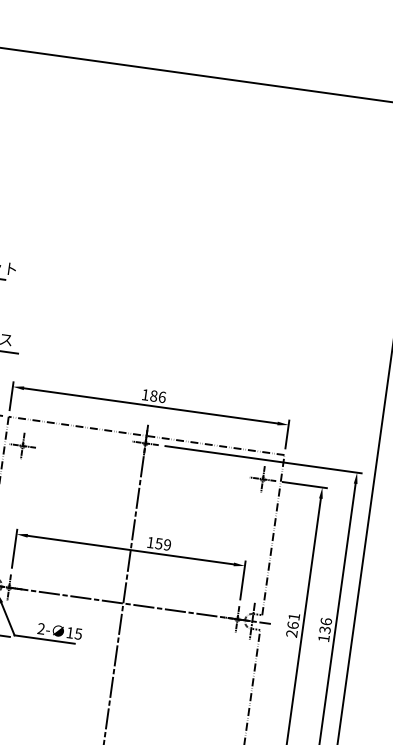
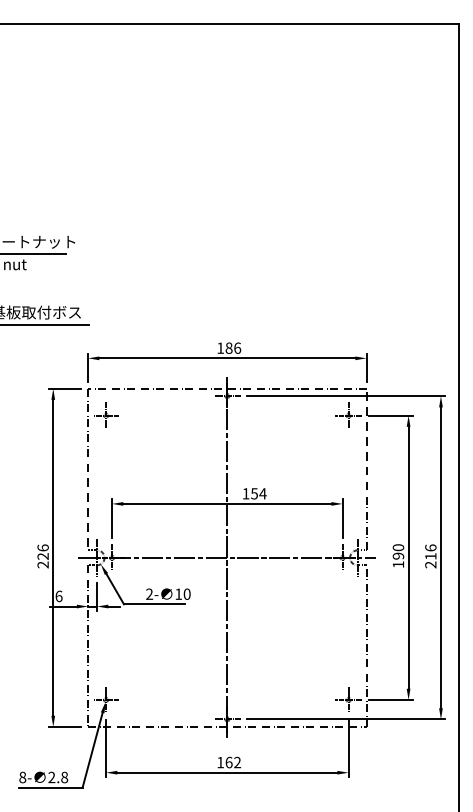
text: (167, 544) -> (262, 493), 159 -> 154
text: (293, 625) -> (398, 556), 261 -> 190
text: (77, 633) -> (186, 593), 15 -> 10
text: (324, 634) -> (430, 560), 136 -> 216

